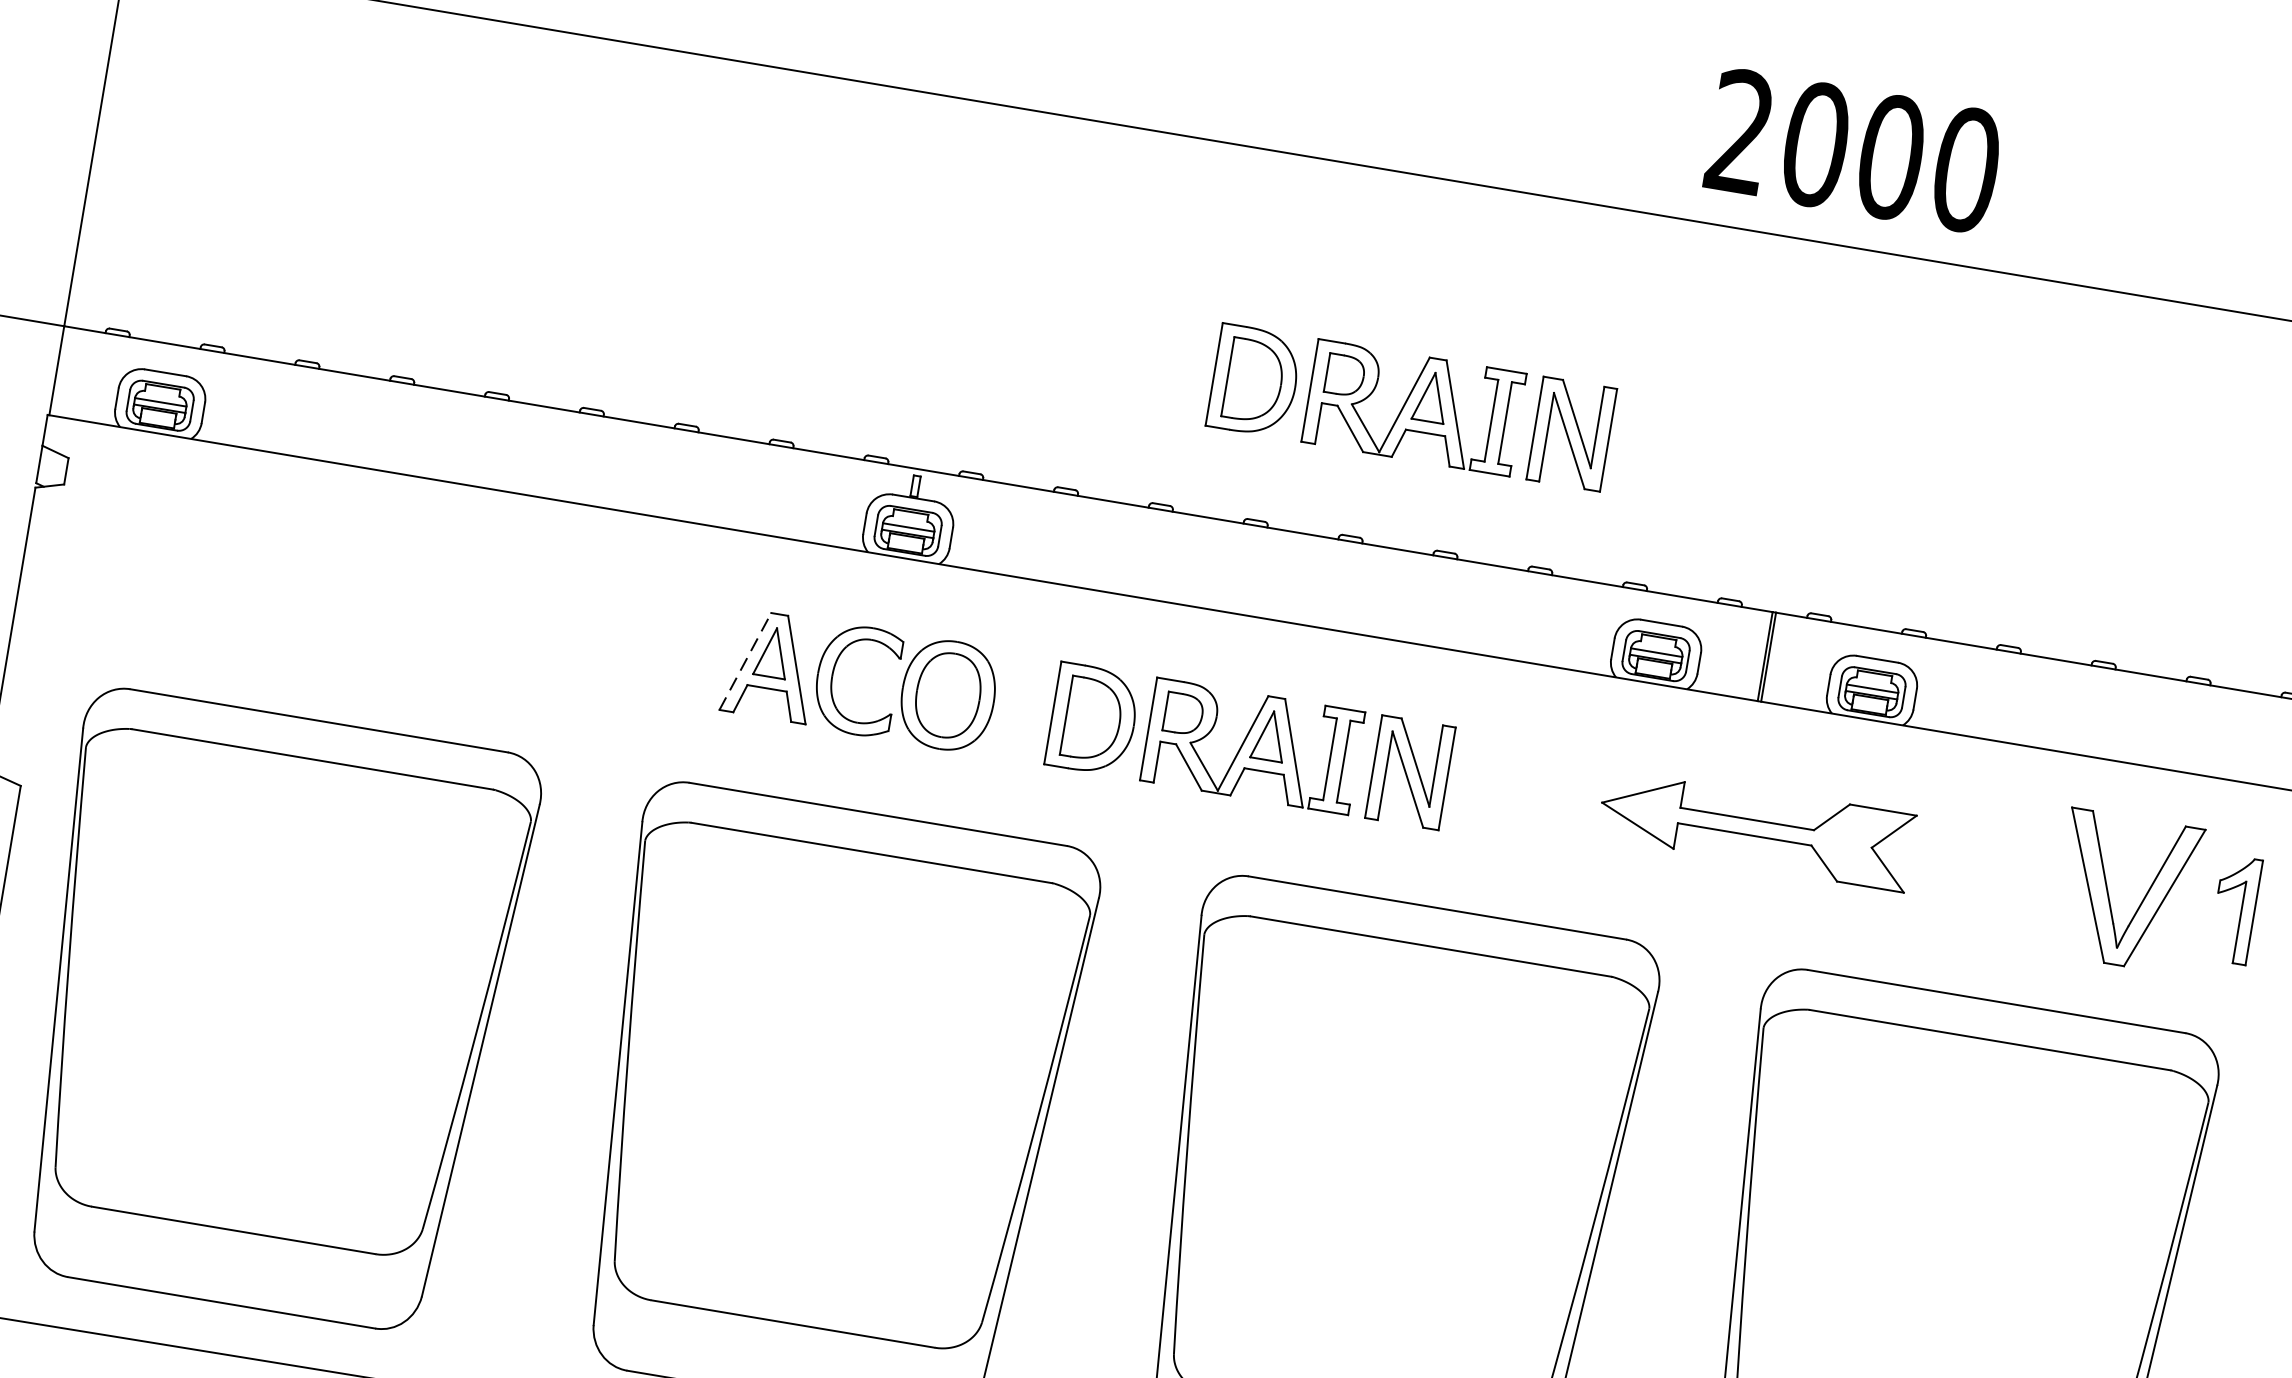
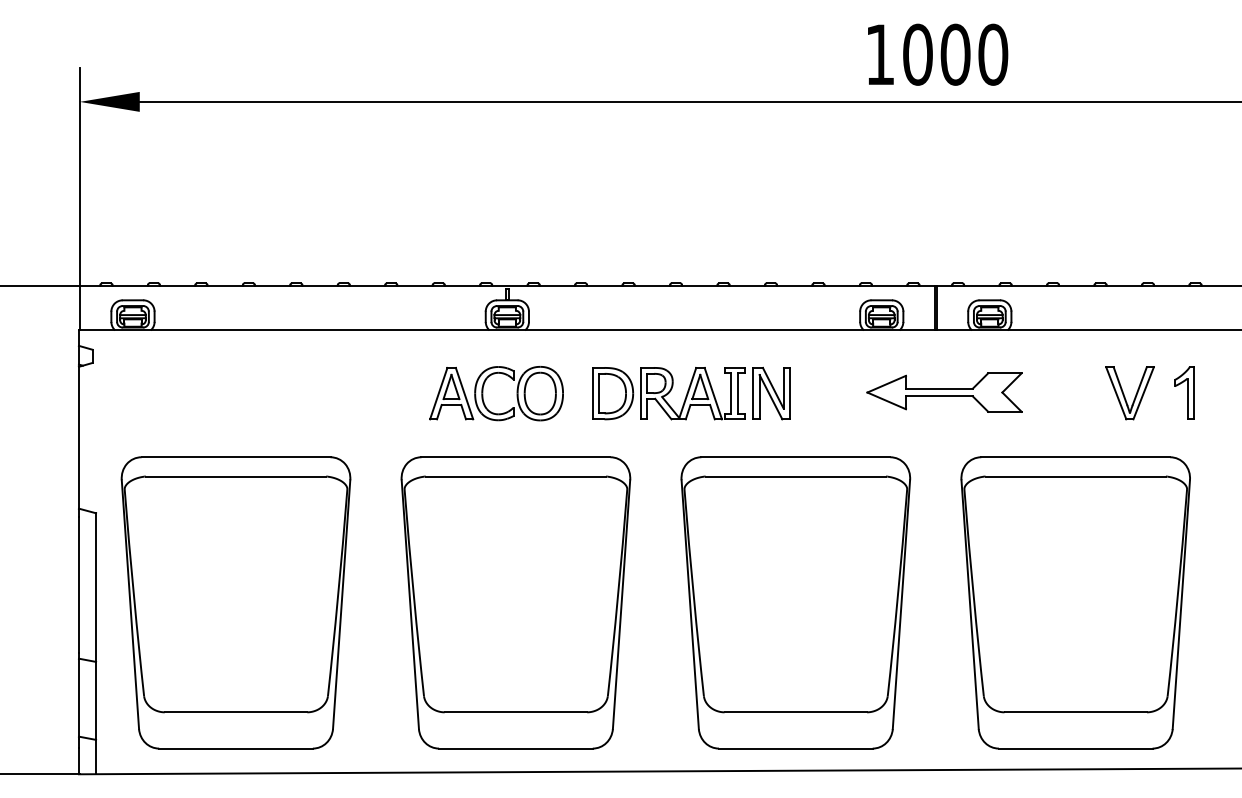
text: (1739, 129) -> (879, 53), 2000 -> 1000
part: (1411, 407) -> (742, 215), removed
line: (744, 661) -> (438, 393), dashed -> solid
part: (2125, 892) -> (1129, 393), size x0.71

